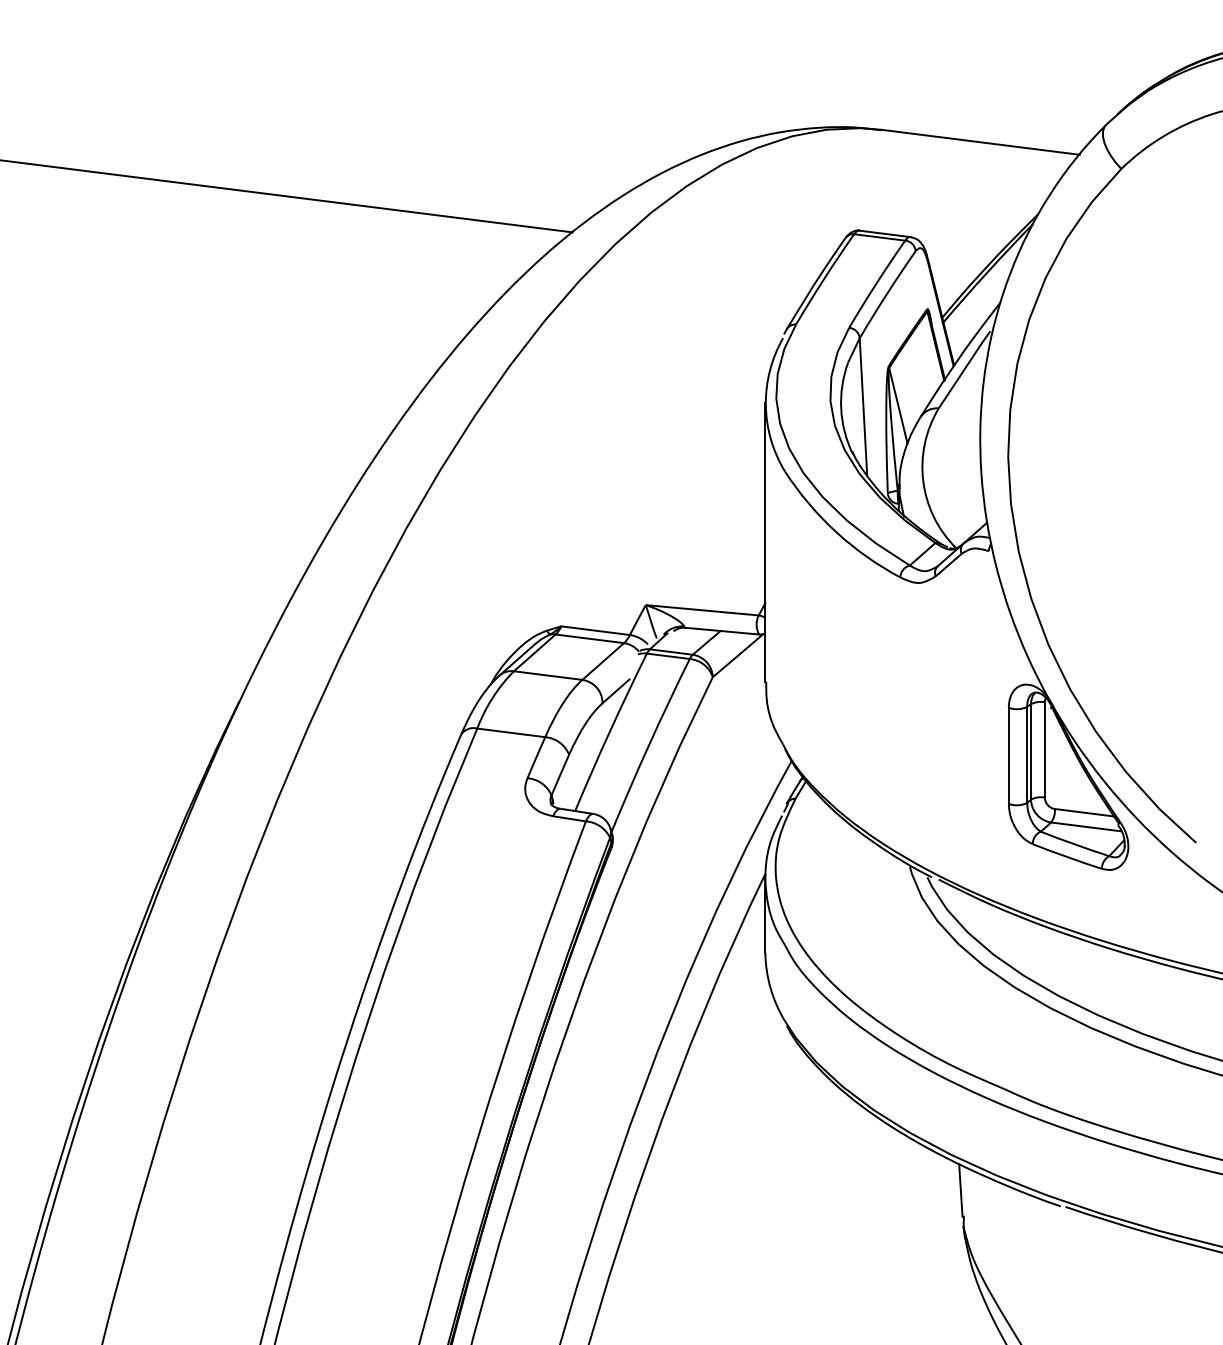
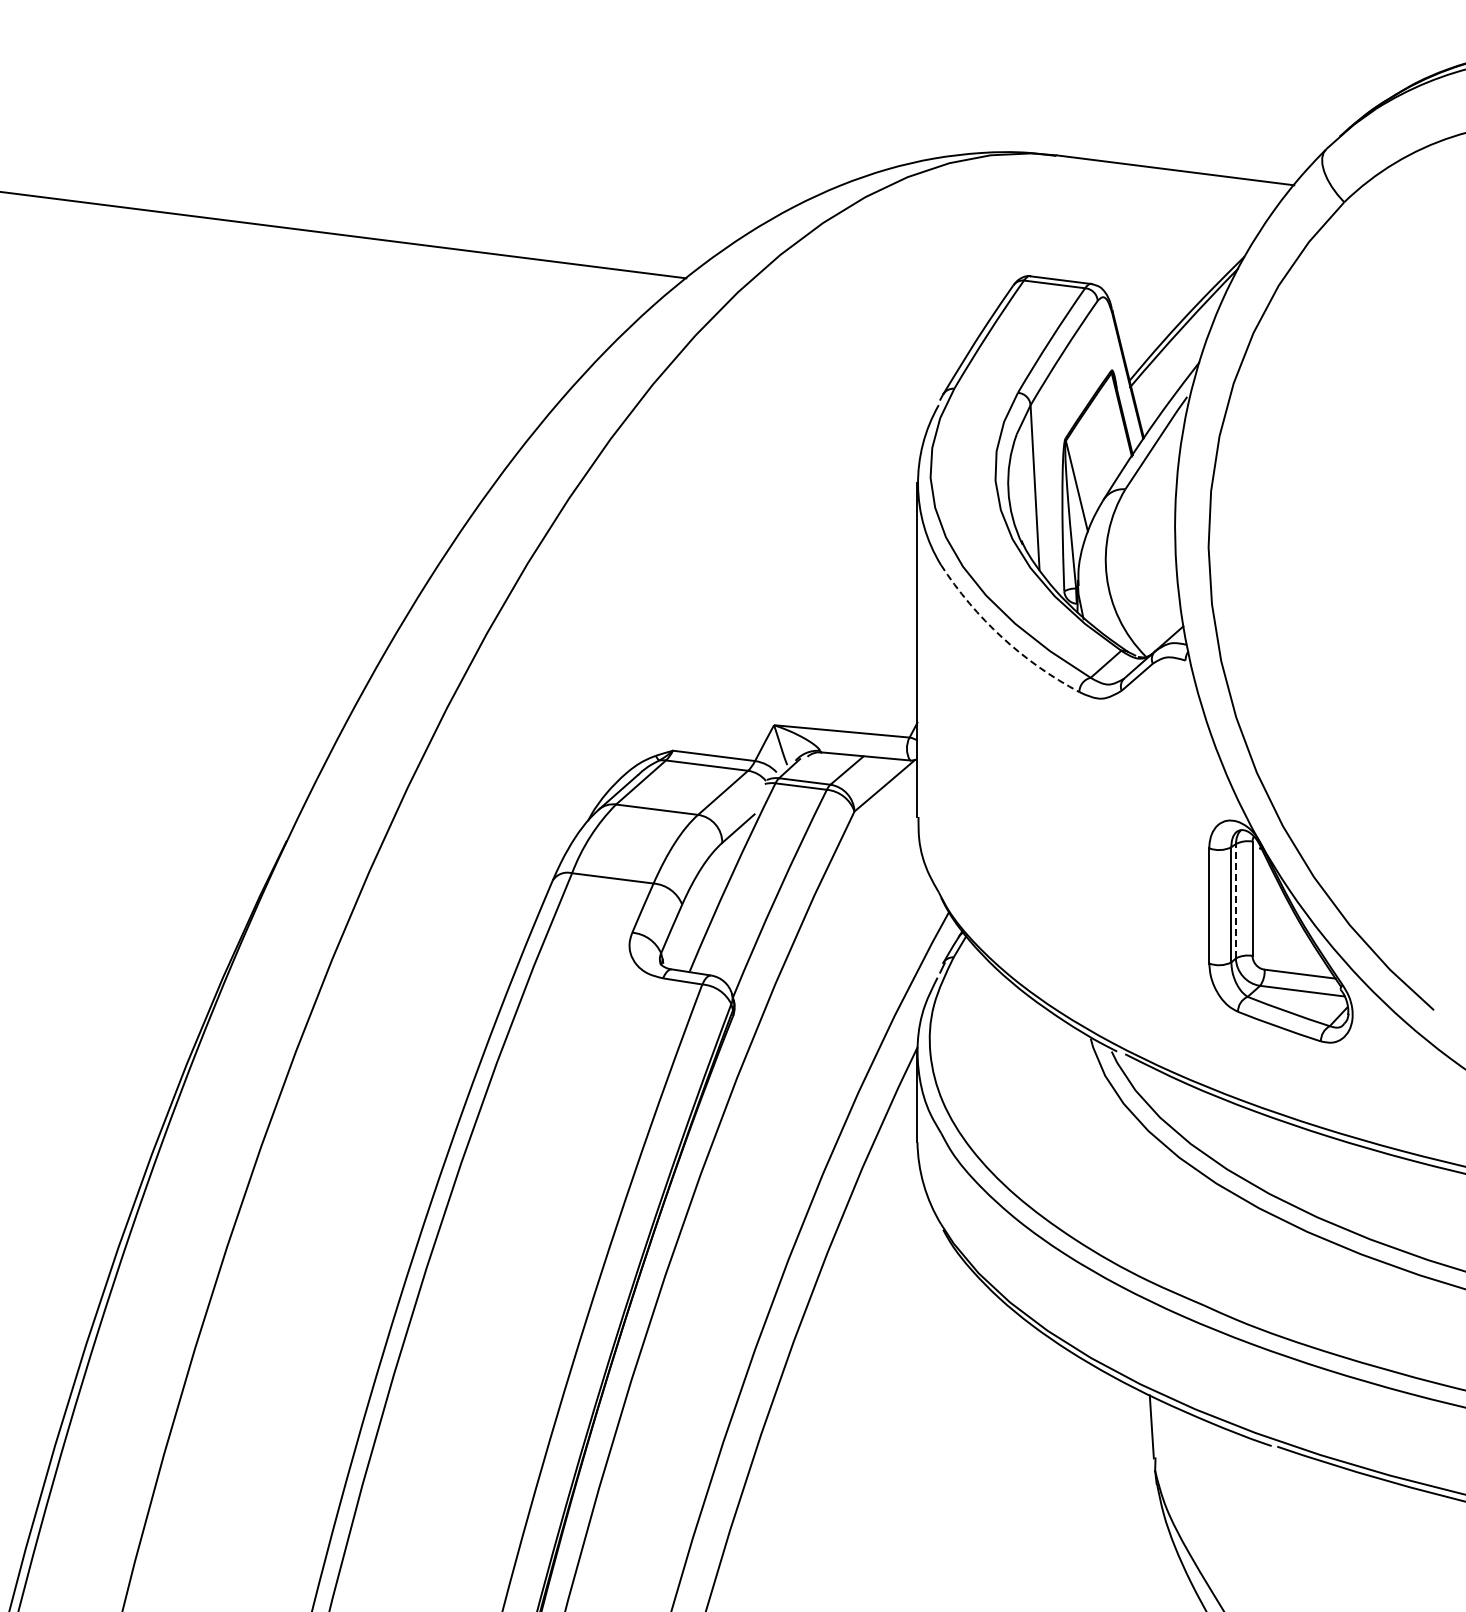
arc: (836, 531) -> (1002, 637), solid -> dashed
line: (1030, 751) -> (1235, 900), solid -> dashed

